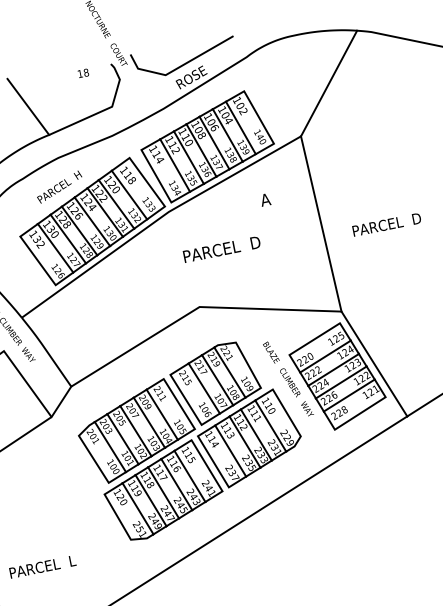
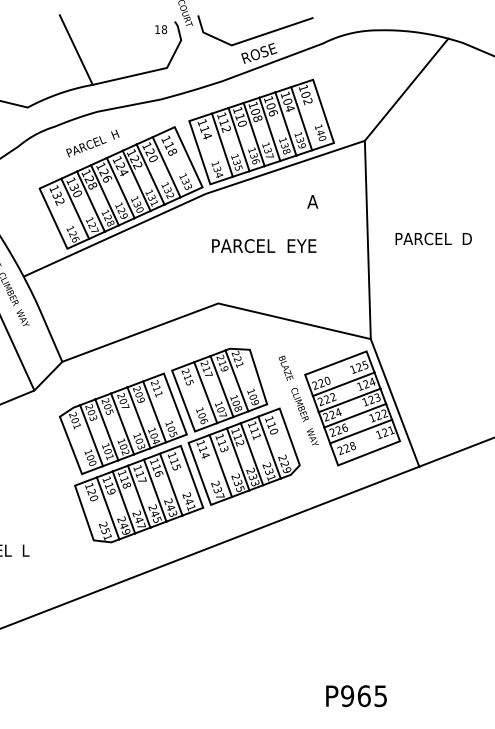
text: (83, 73) -> (161, 29), moved
text: (386, 224) -> (433, 238), moved
text: (264, 240) -> (302, 245), PARCEL  D -> PARCEL  EYE

